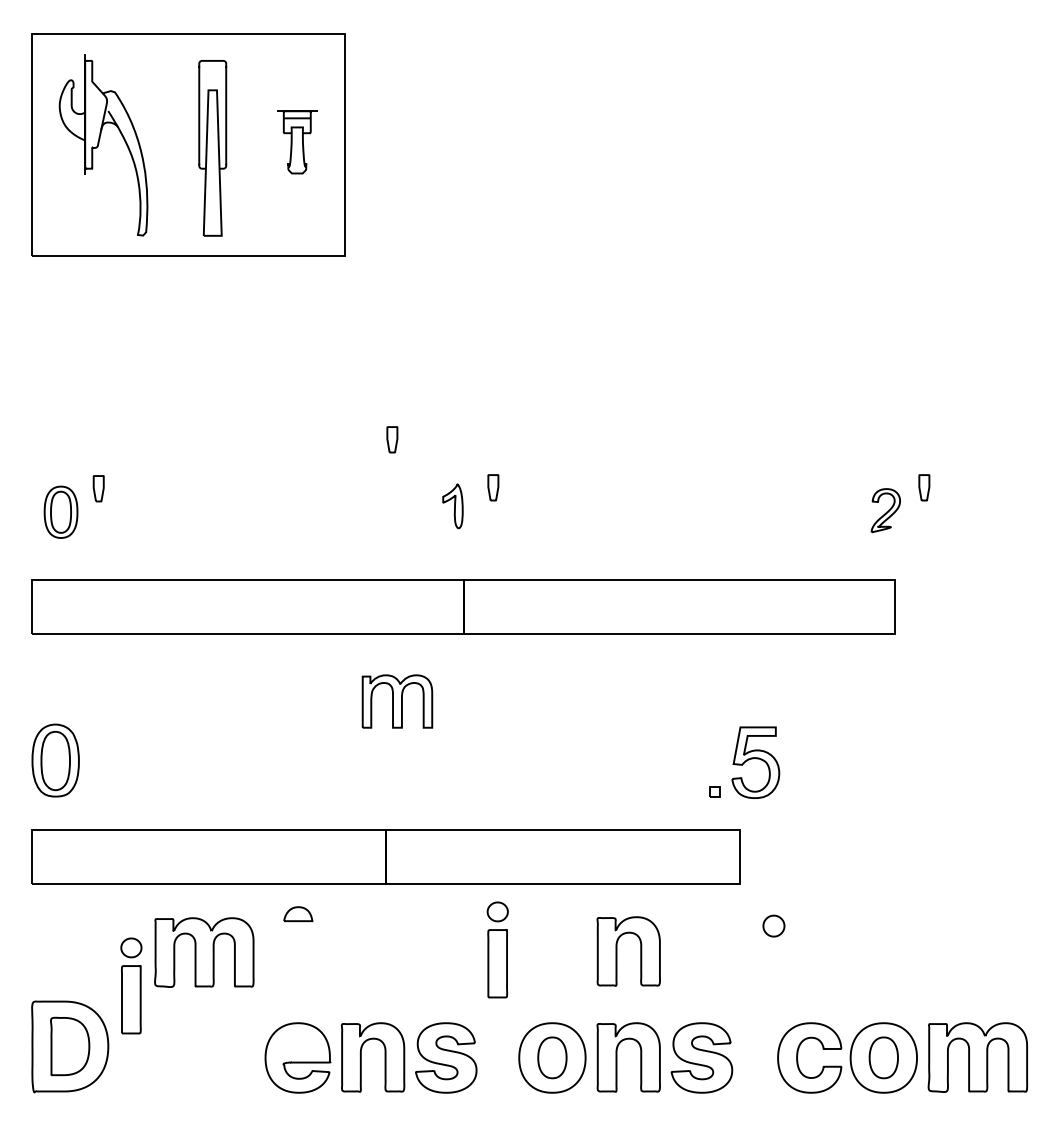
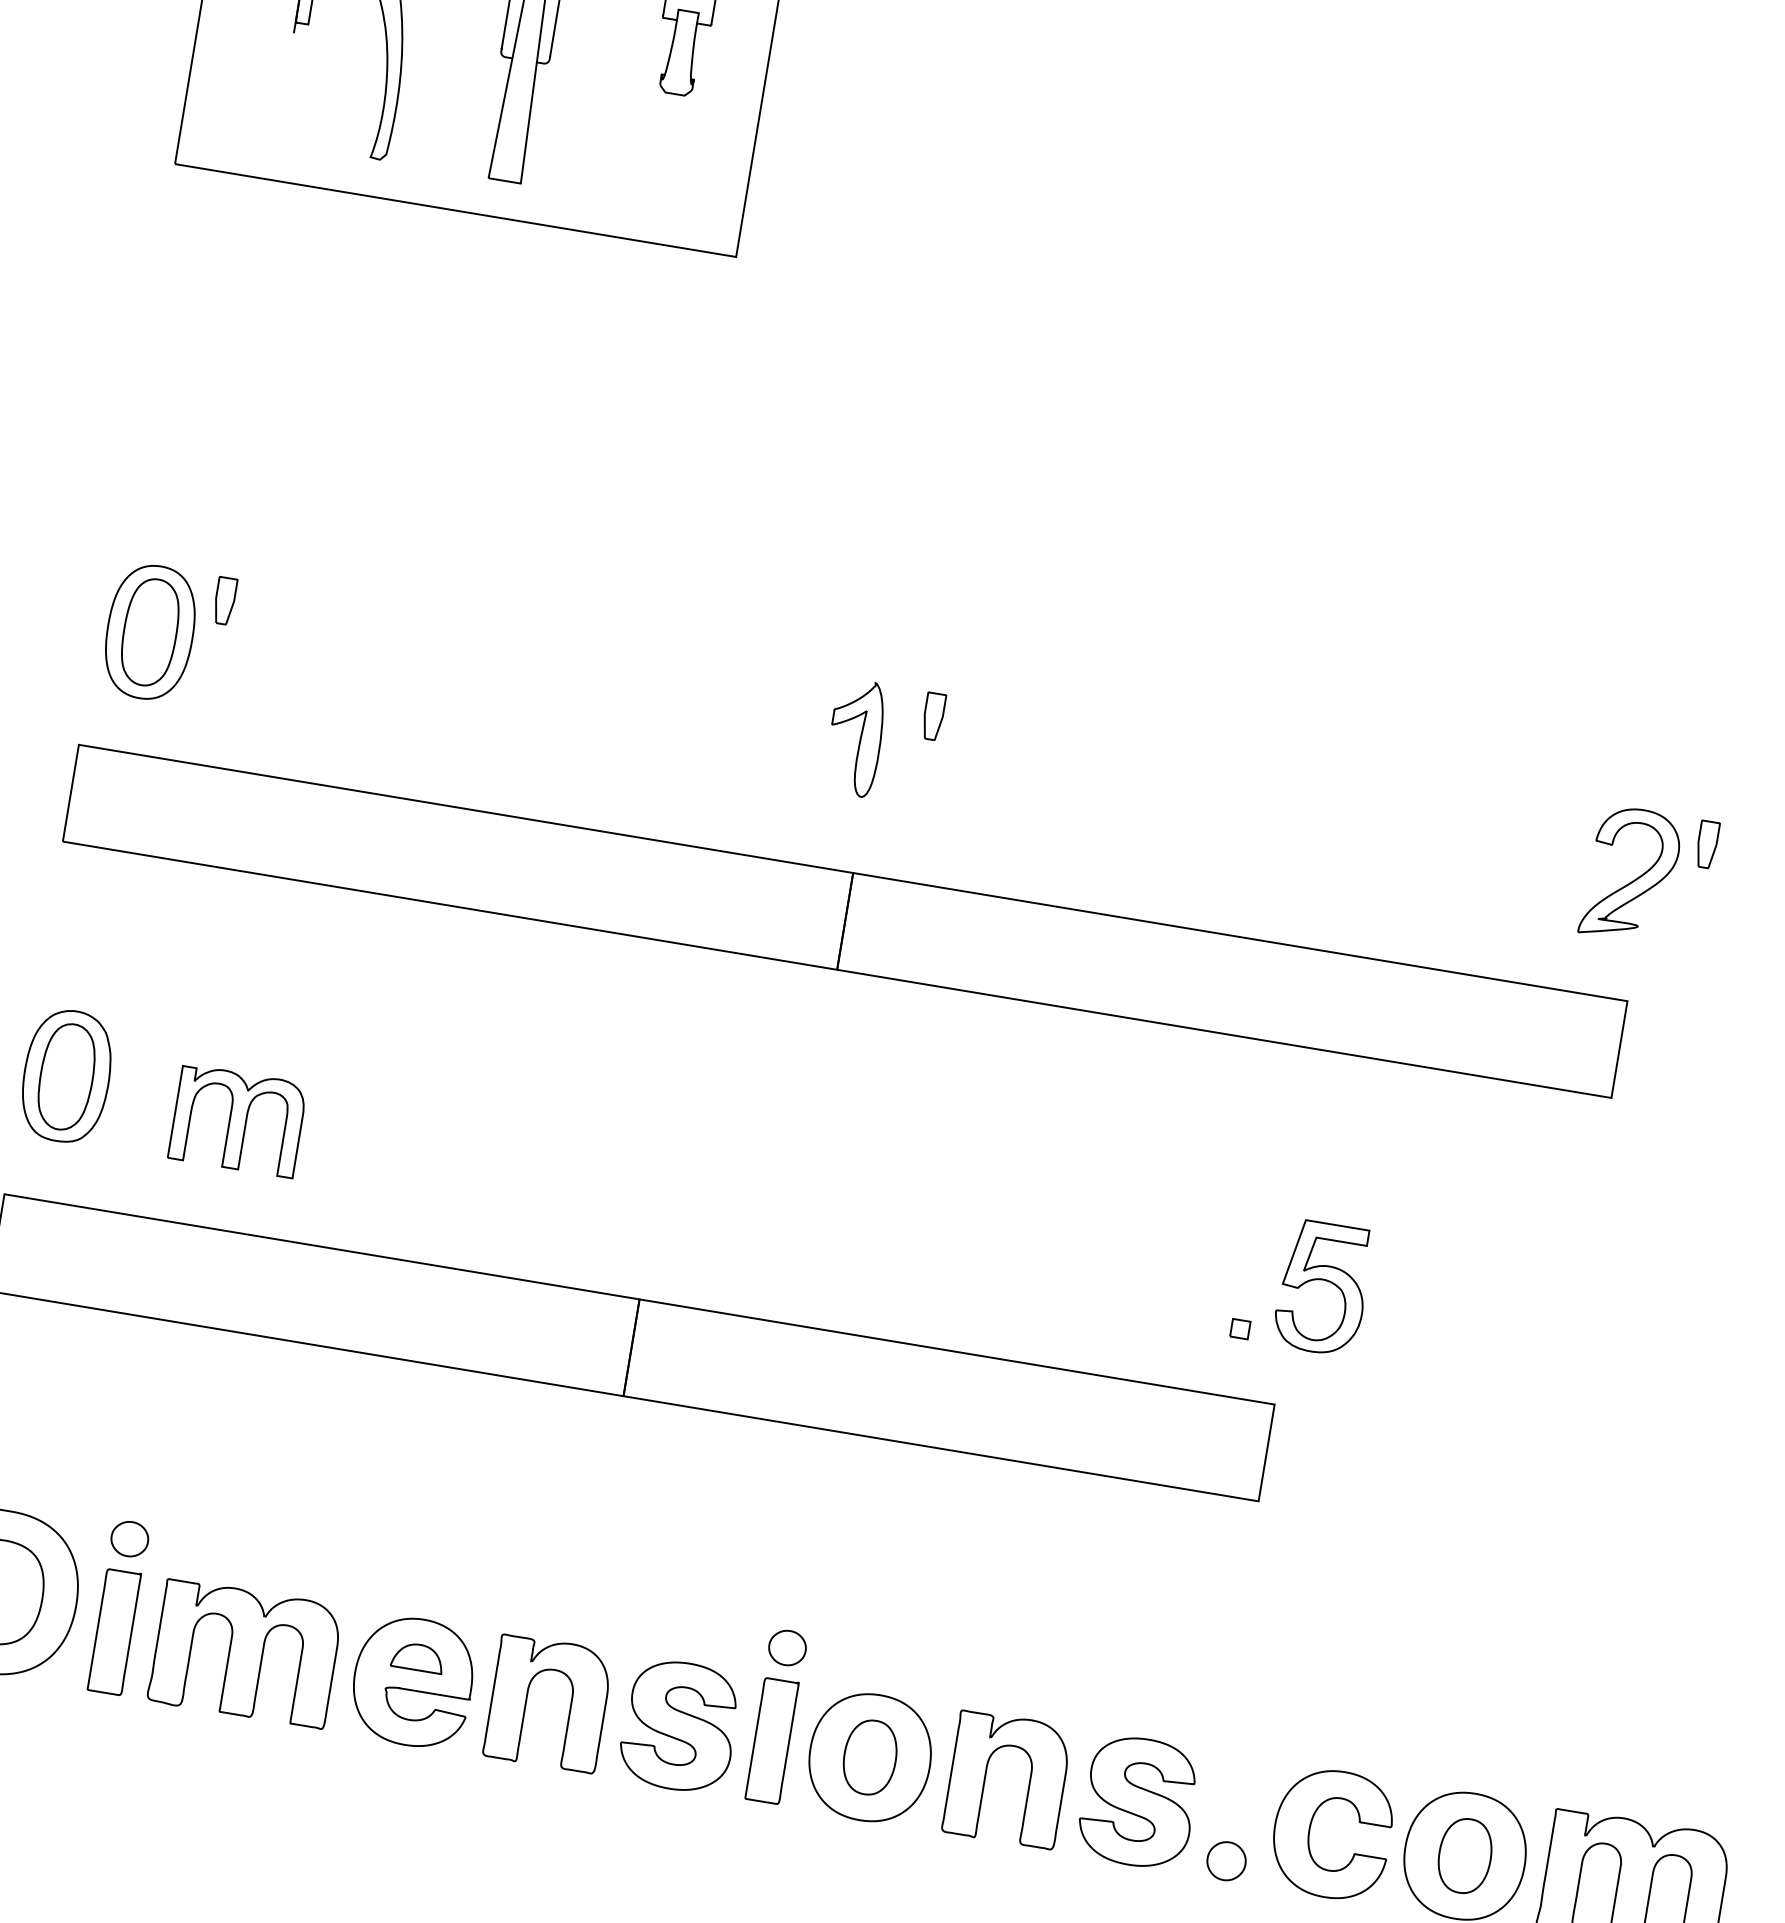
part: (392, 439) -> (766, 599), removed
part: (452, 505) -> (854, 736), size x1.43
part: (885, 510) -> (1630, 873), size x1.67
part: (60, 511) -> (149, 630), size x1.43
part: (397, 701) -> (237, 1120), moved
part: (298, 914) -> (418, 1658), moved
part: (773, 925) -> (1225, 1859), moved
part: (497, 949) -> (775, 1715), moved
part: (617, 951) -> (1018, 1585), removed
part: (204, 952) -> (245, 1653), moved
part: (131, 985) -> (118, 1606), moved

